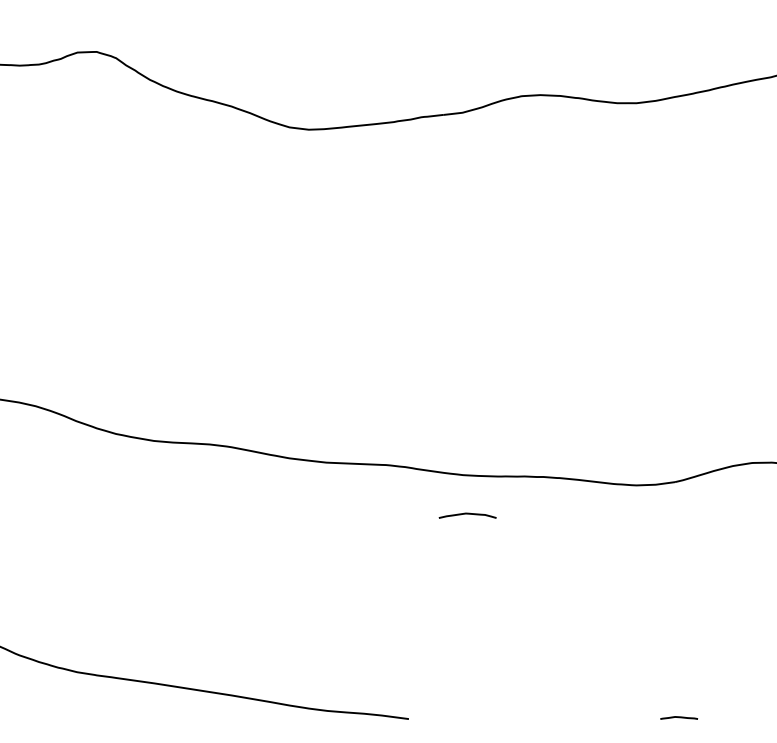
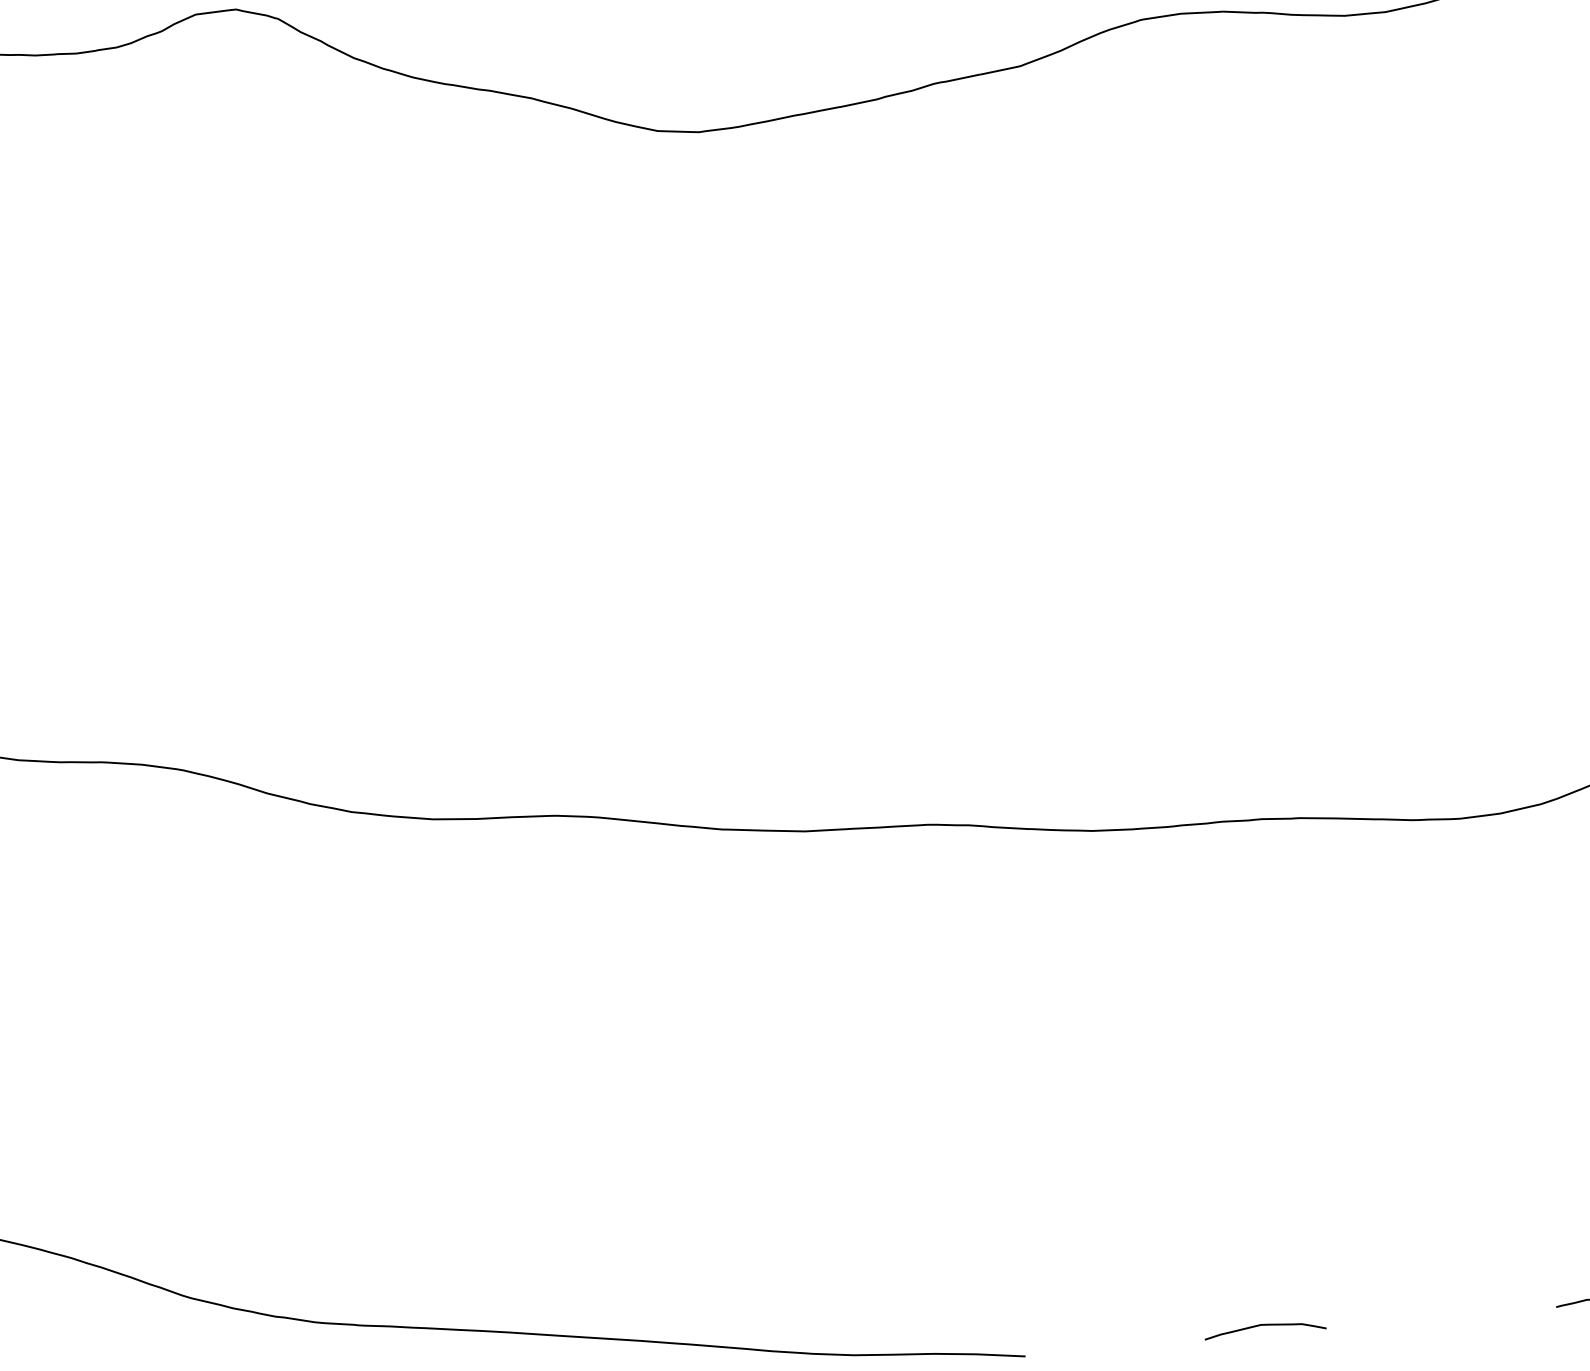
curve: (467, 514) -> (1264, 1326), moved

